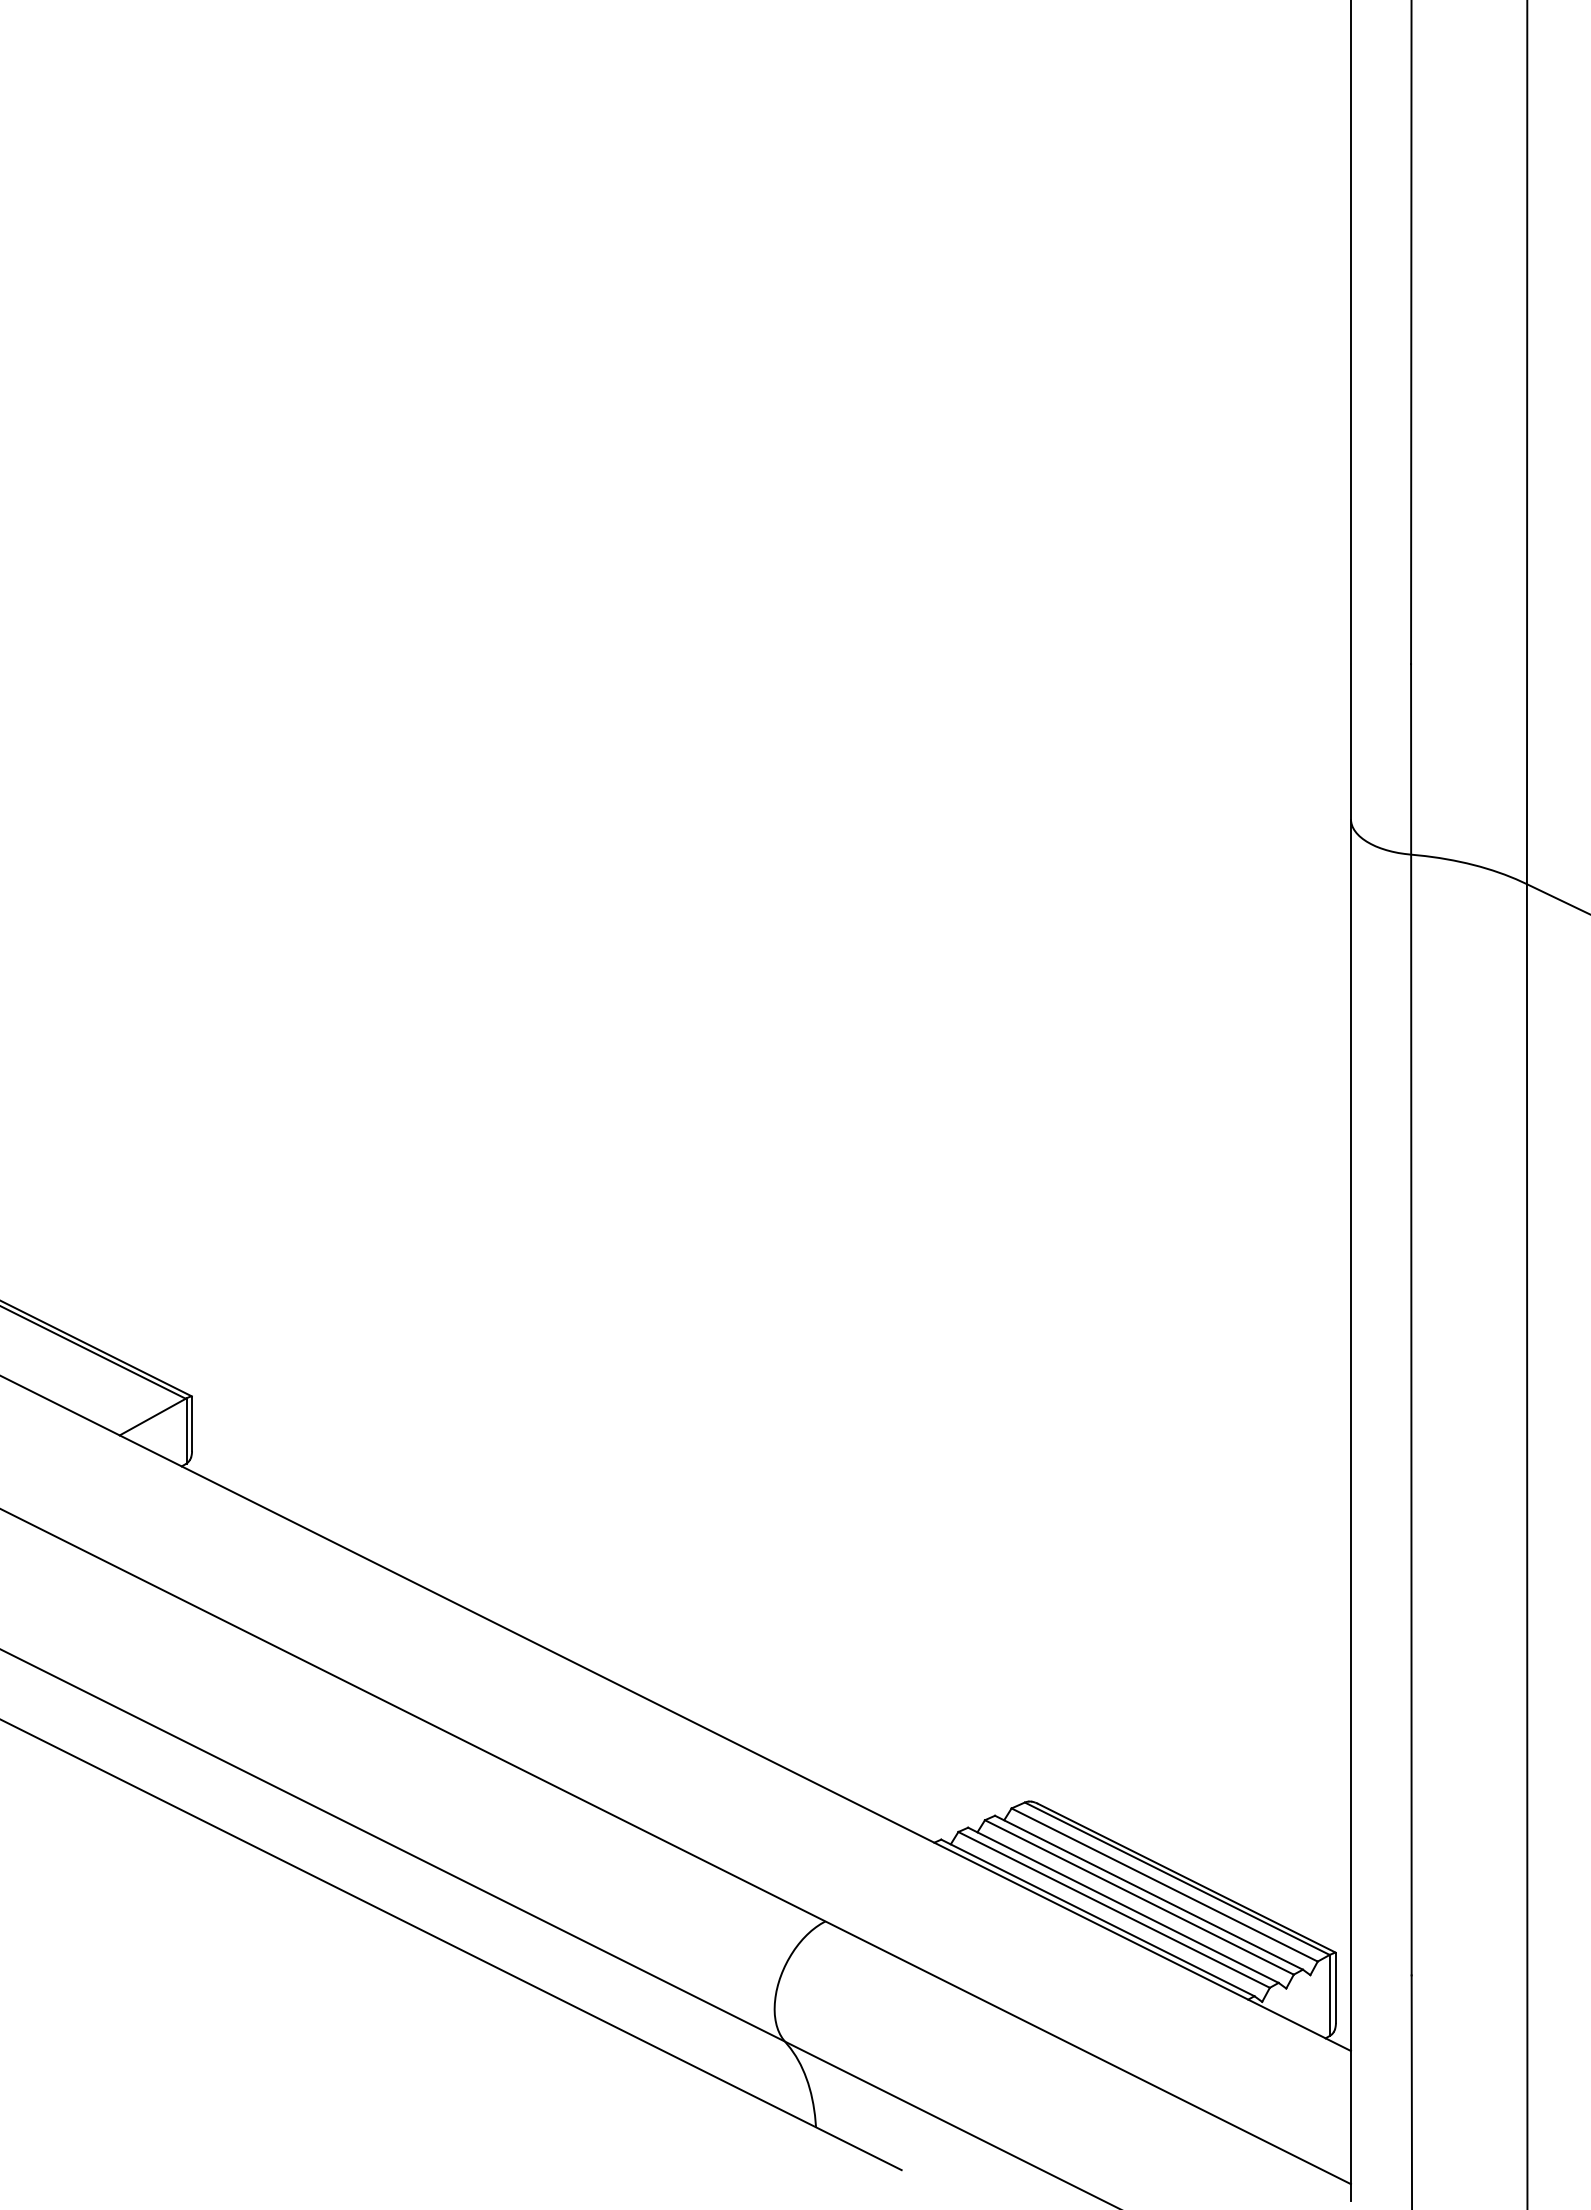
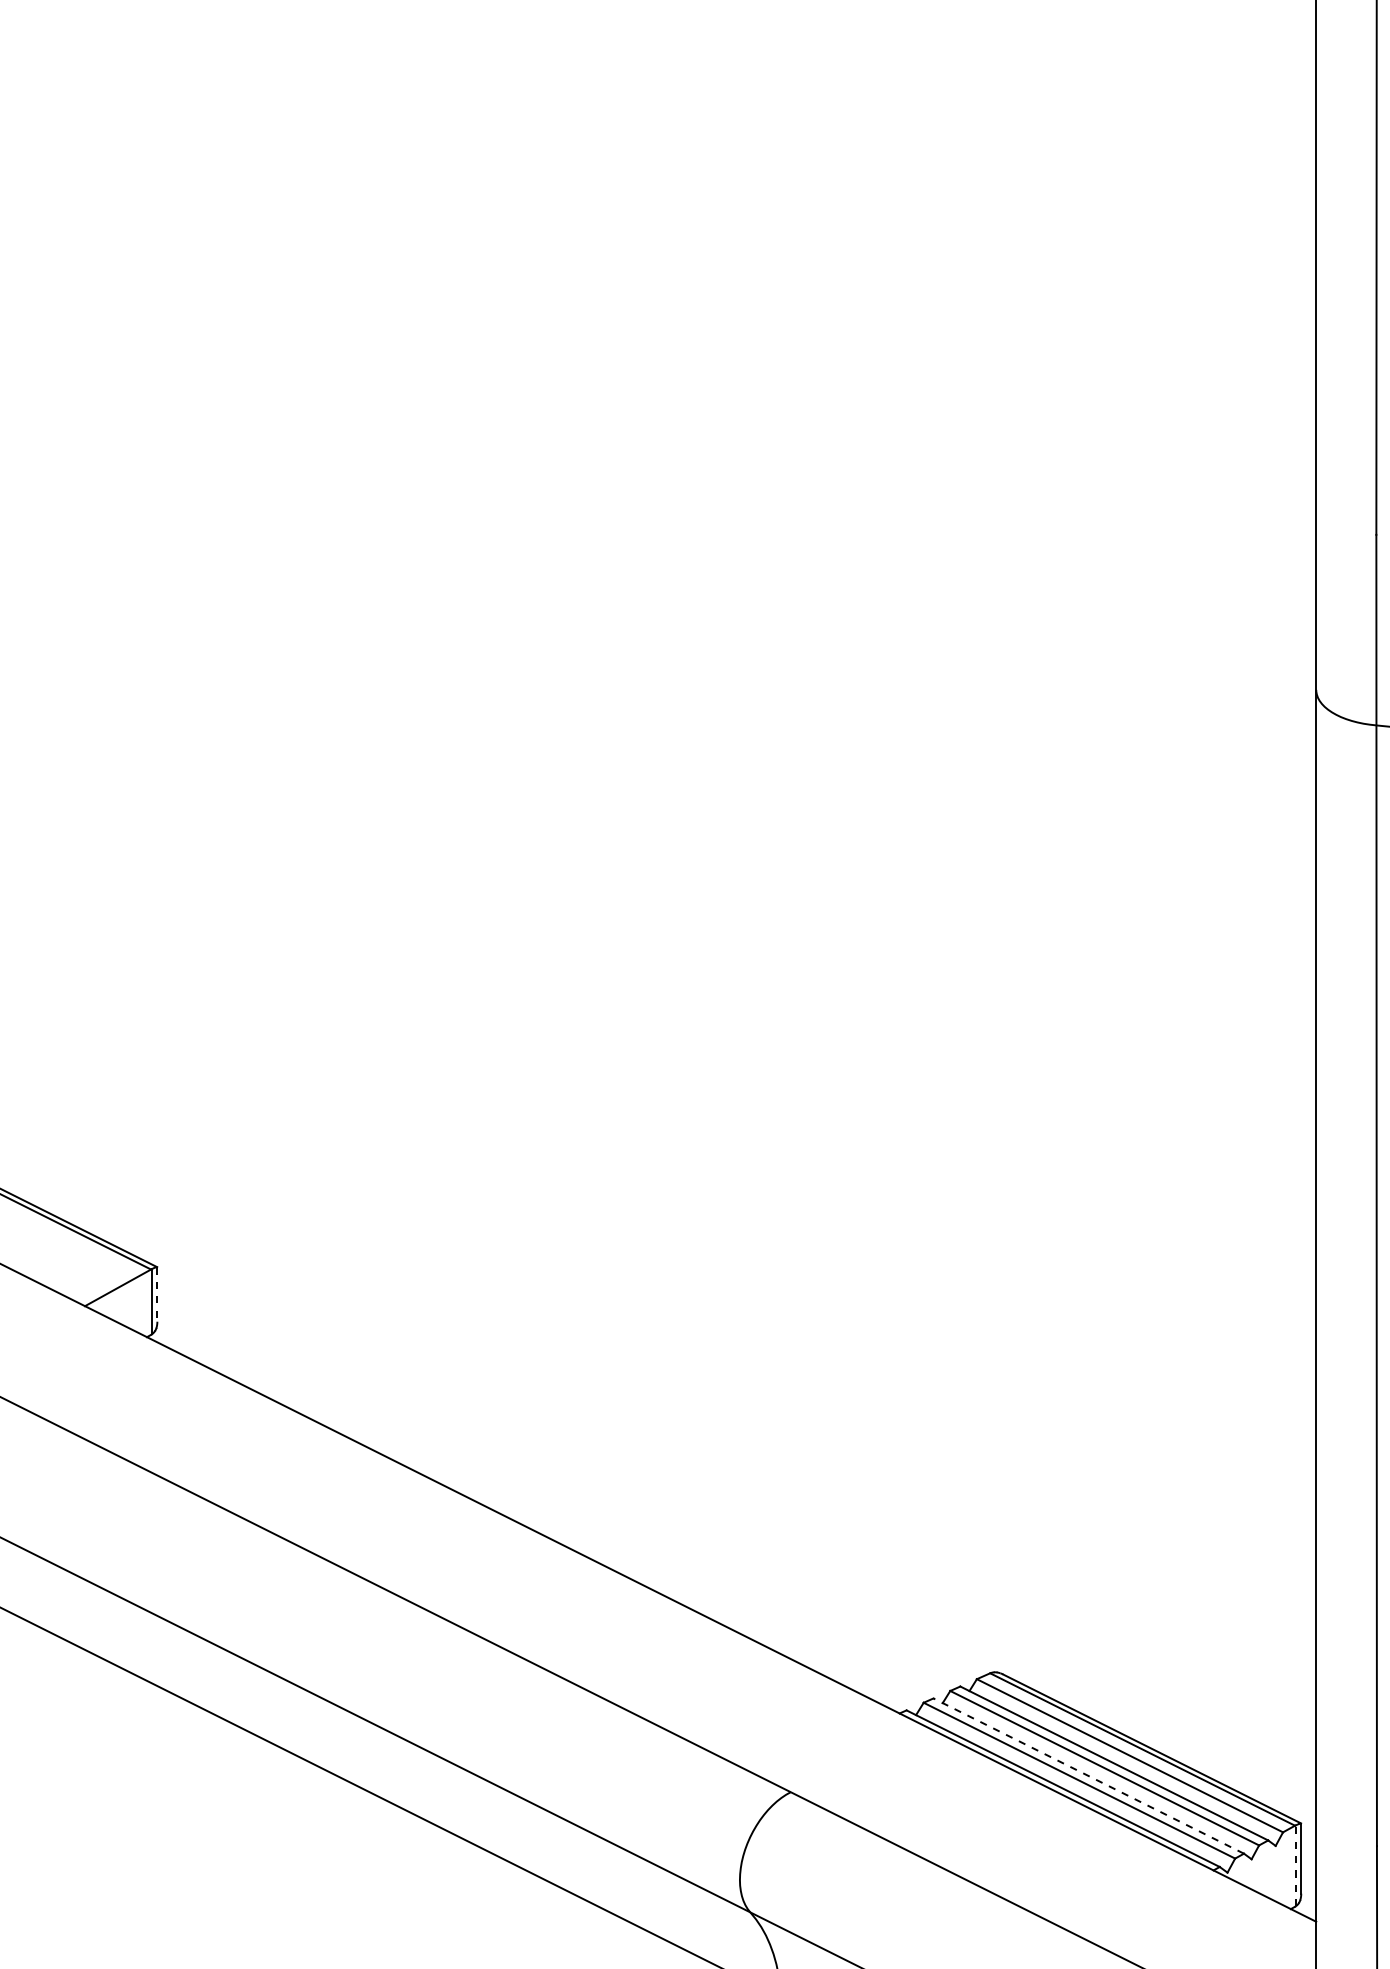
line: (192, 1424) -> (157, 1295), solid -> dashed
line: (1123, 1905) -> (1088, 1776), solid -> dashed
line: (1330, 1994) -> (1295, 1865), solid -> dashed

